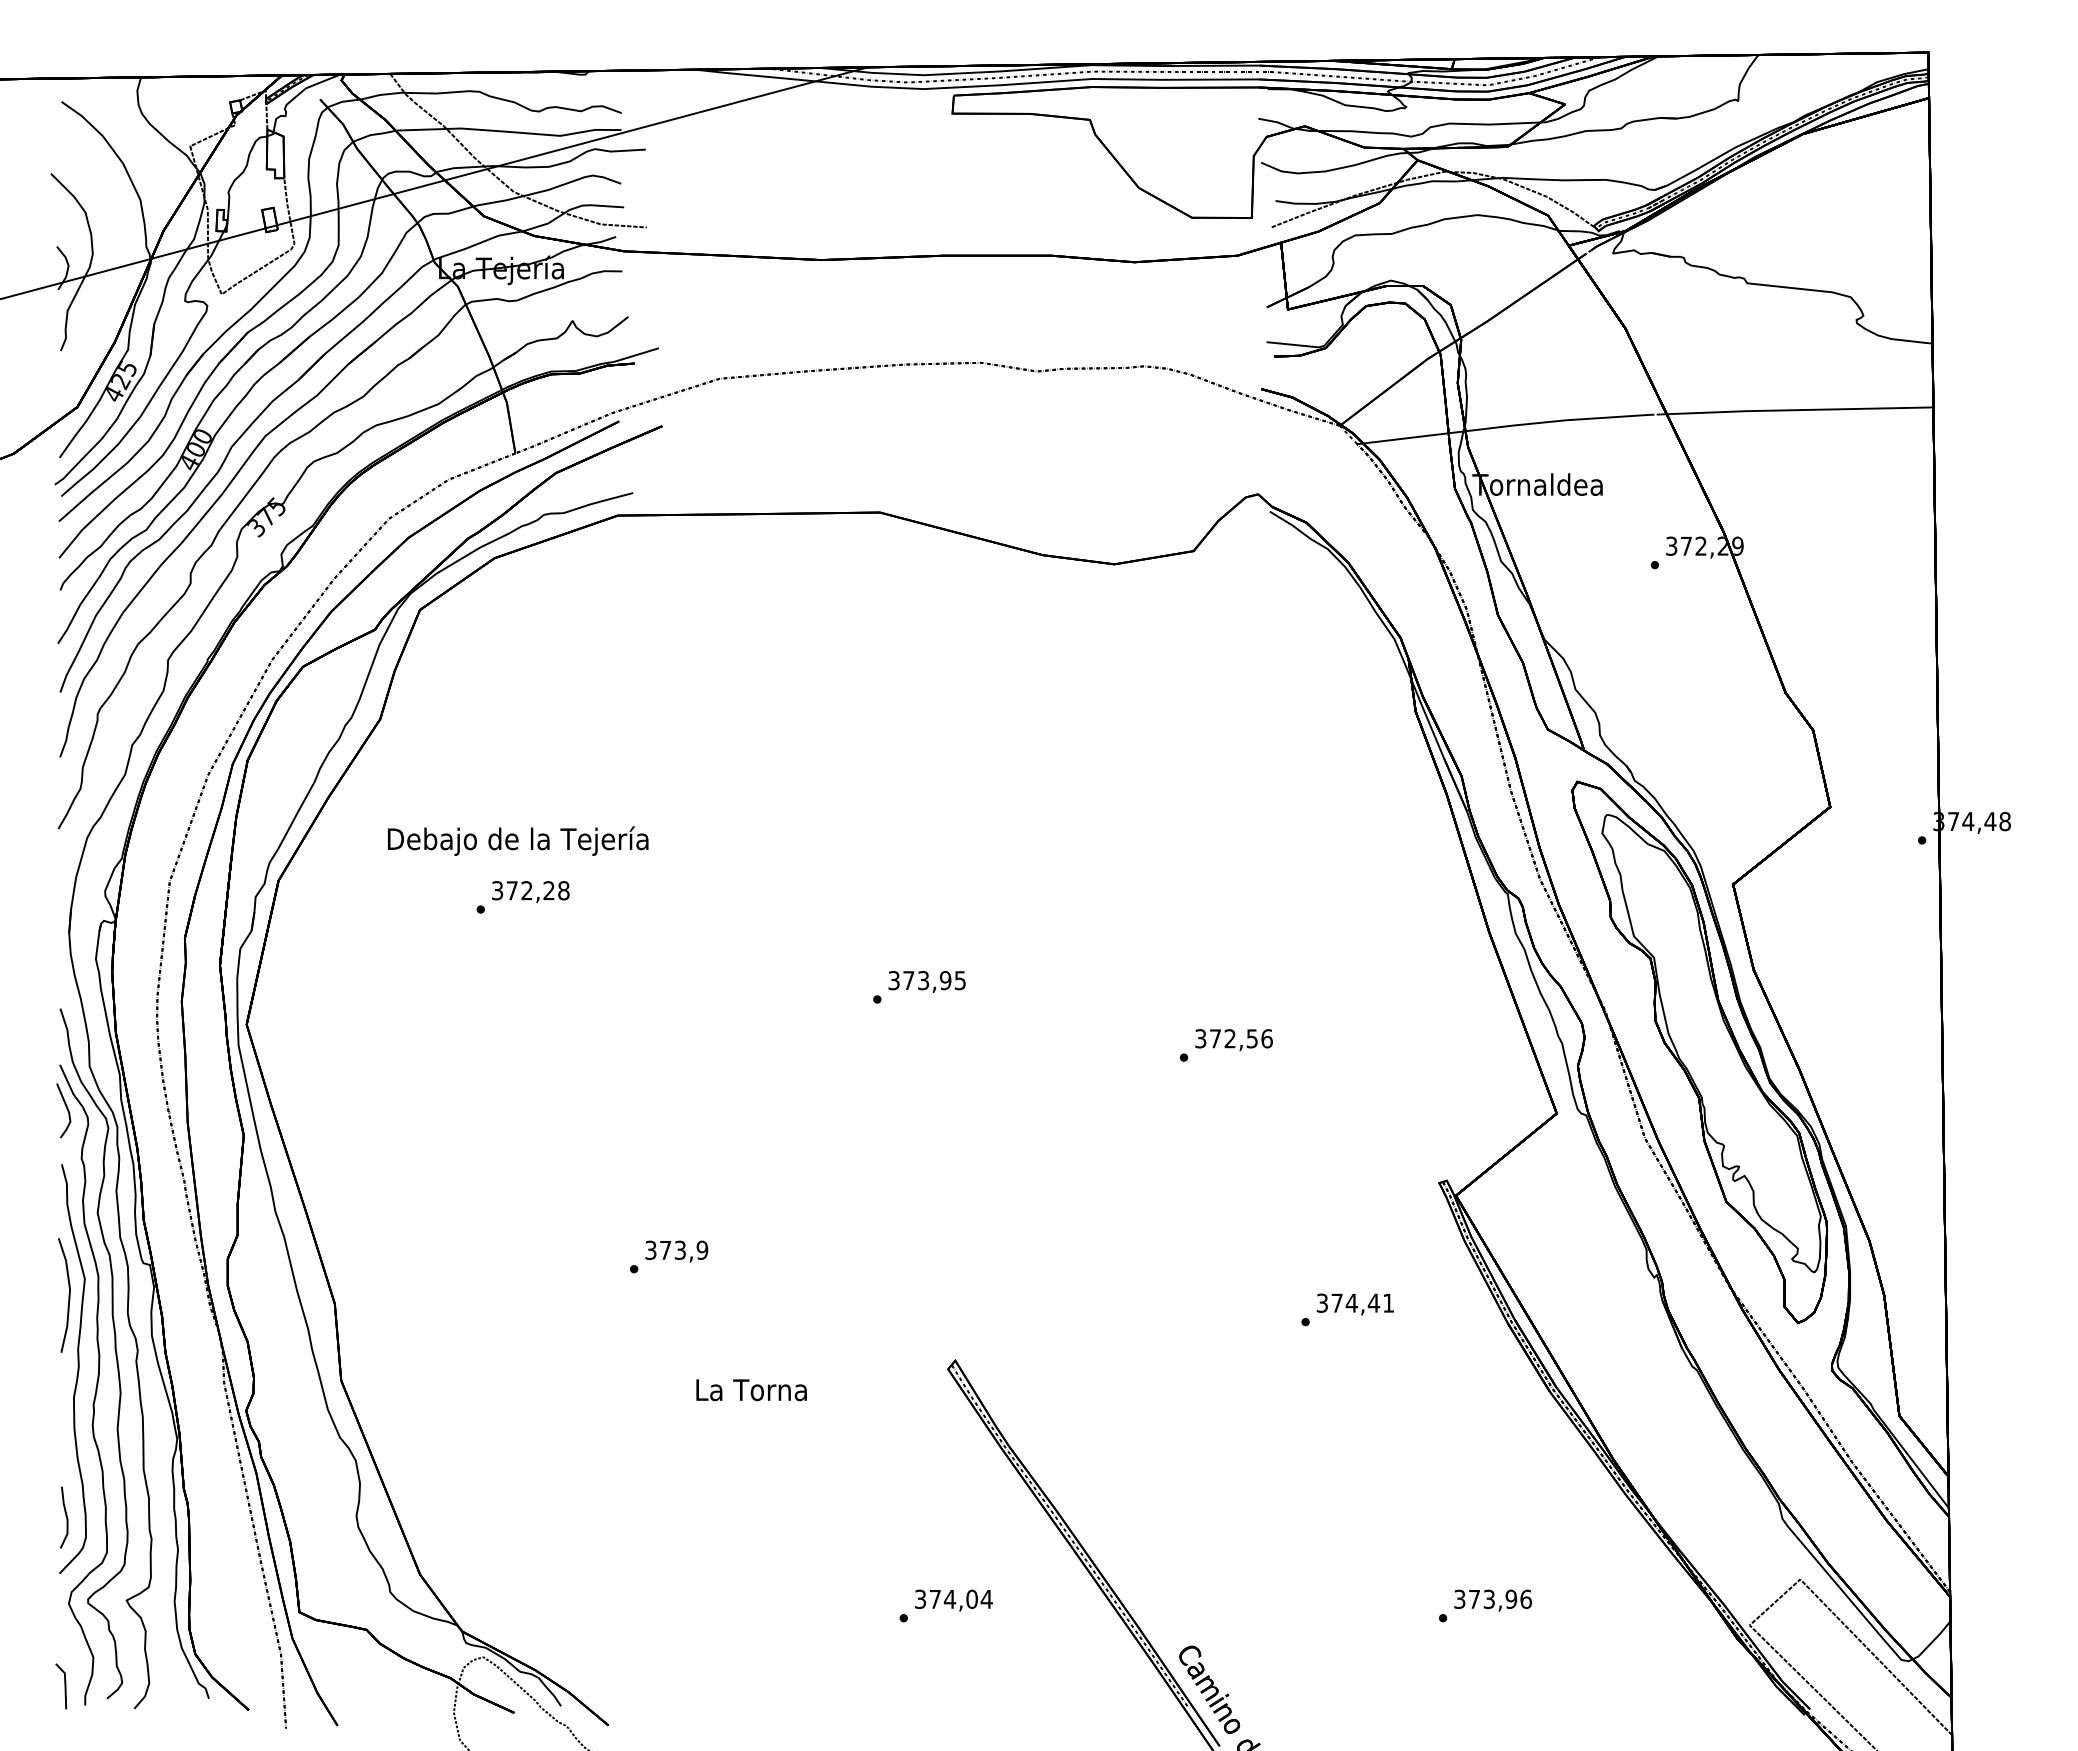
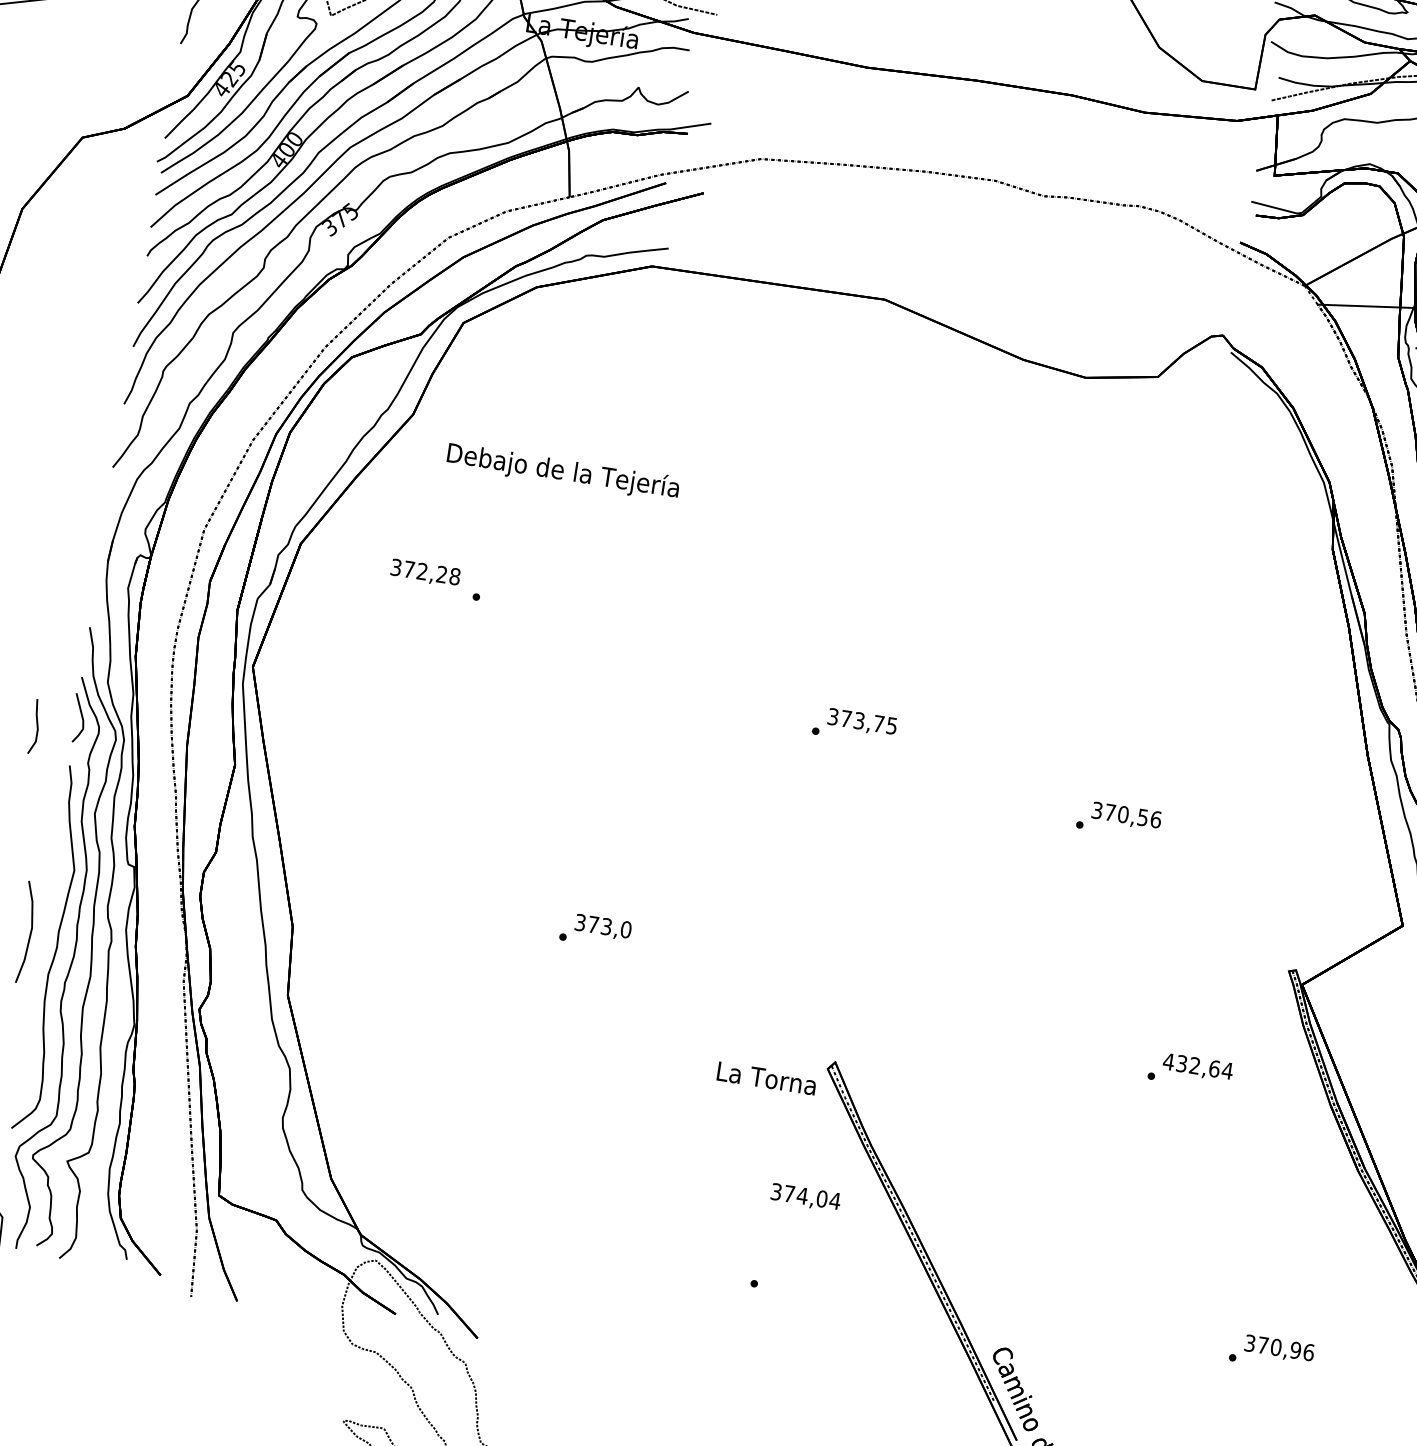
text: (518, 840) -> (563, 471), moved
text: (530, 891) -> (425, 572), moved
text: (945, 980) -> (878, 723), 373,95 -> 373,75
text: (1230, 1038) -> (1123, 814), 372,56 -> 370,56
text: (702, 1250) -> (626, 929), 373,9 -> 373,0
line: (68, 1295) -> (29, 932), moved
text: (1355, 1302) -> (1198, 1065), 374,41 -> 432,64
text: (751, 1390) -> (766, 1078), moved
line: (65, 1516) -> (36, 726), moved
text: (1489, 1598) -> (1276, 1346), 373,96 -> 370,96
text: (953, 1600) -> (805, 1197), moved

